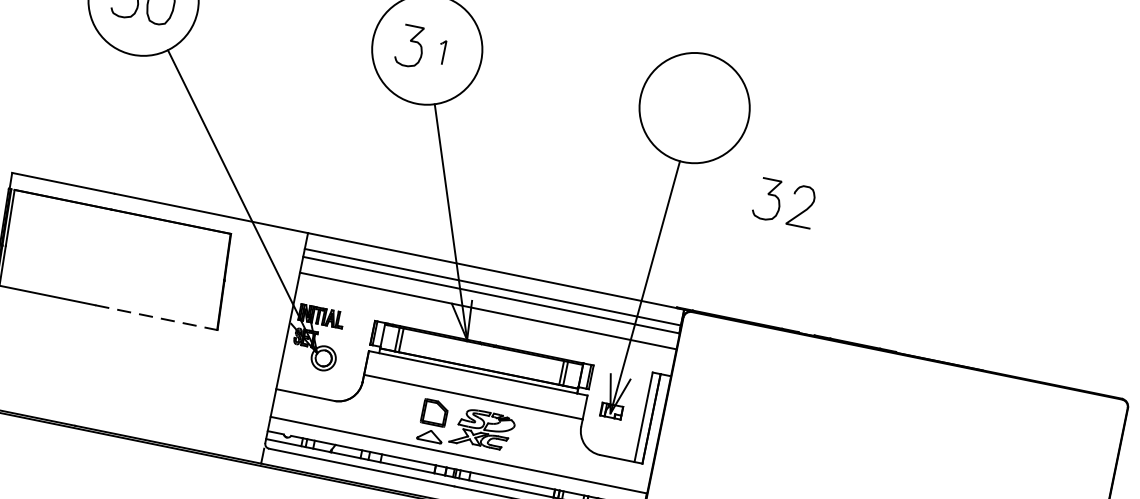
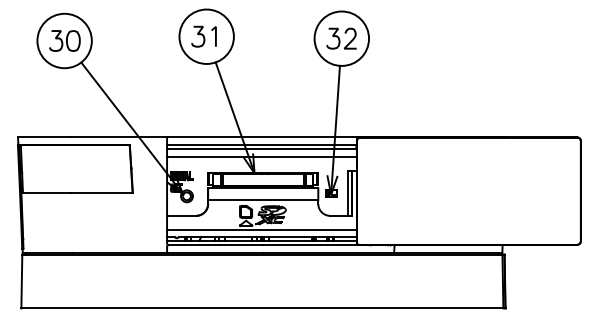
part: (440, 51) -> (213, 36), size x1.67
part: (784, 202) -> (341, 38), moved
line: (155, 318) -> (101, 193), dashed -> solid

